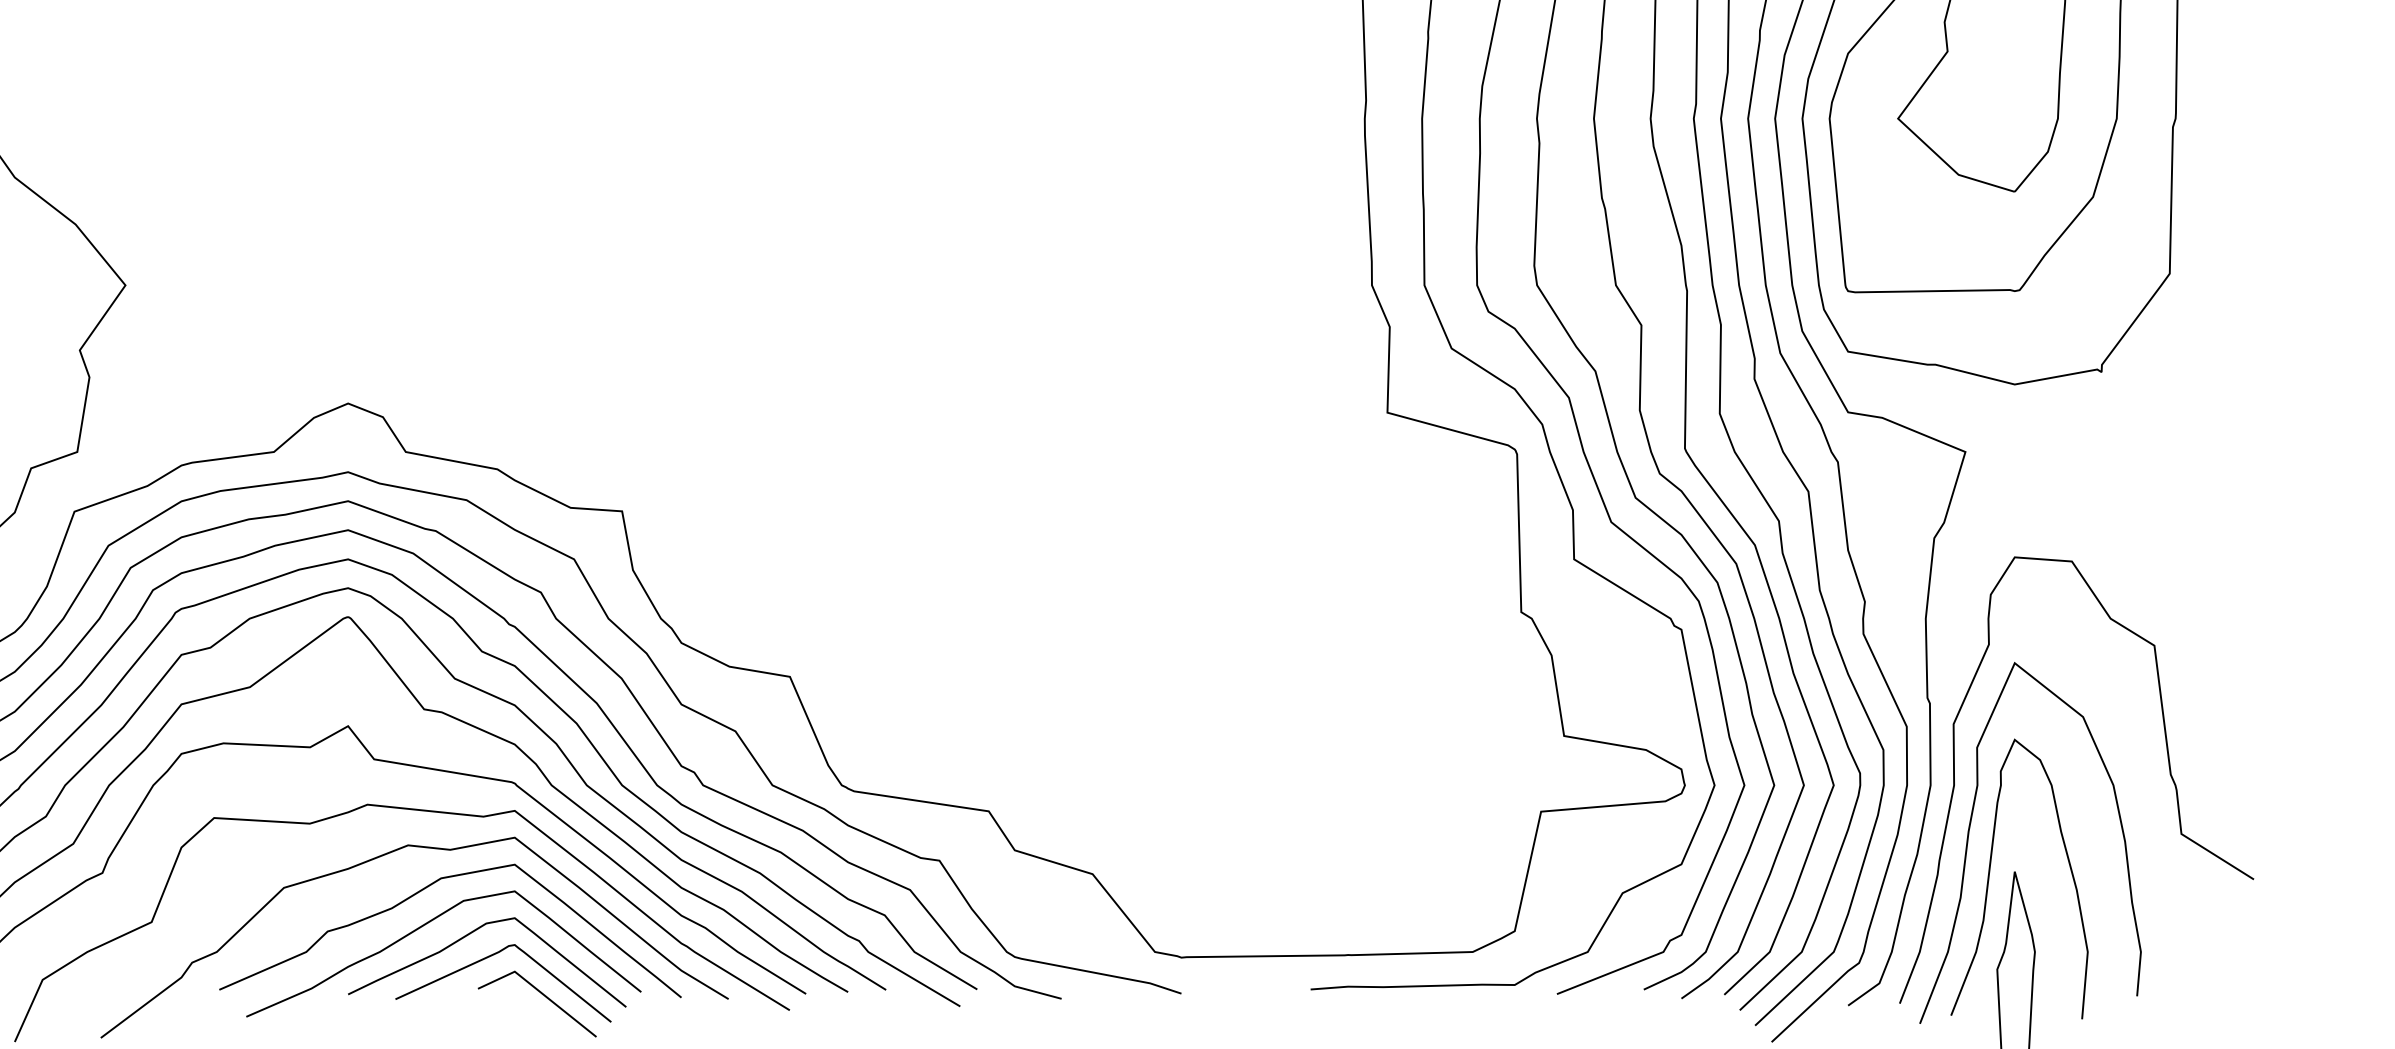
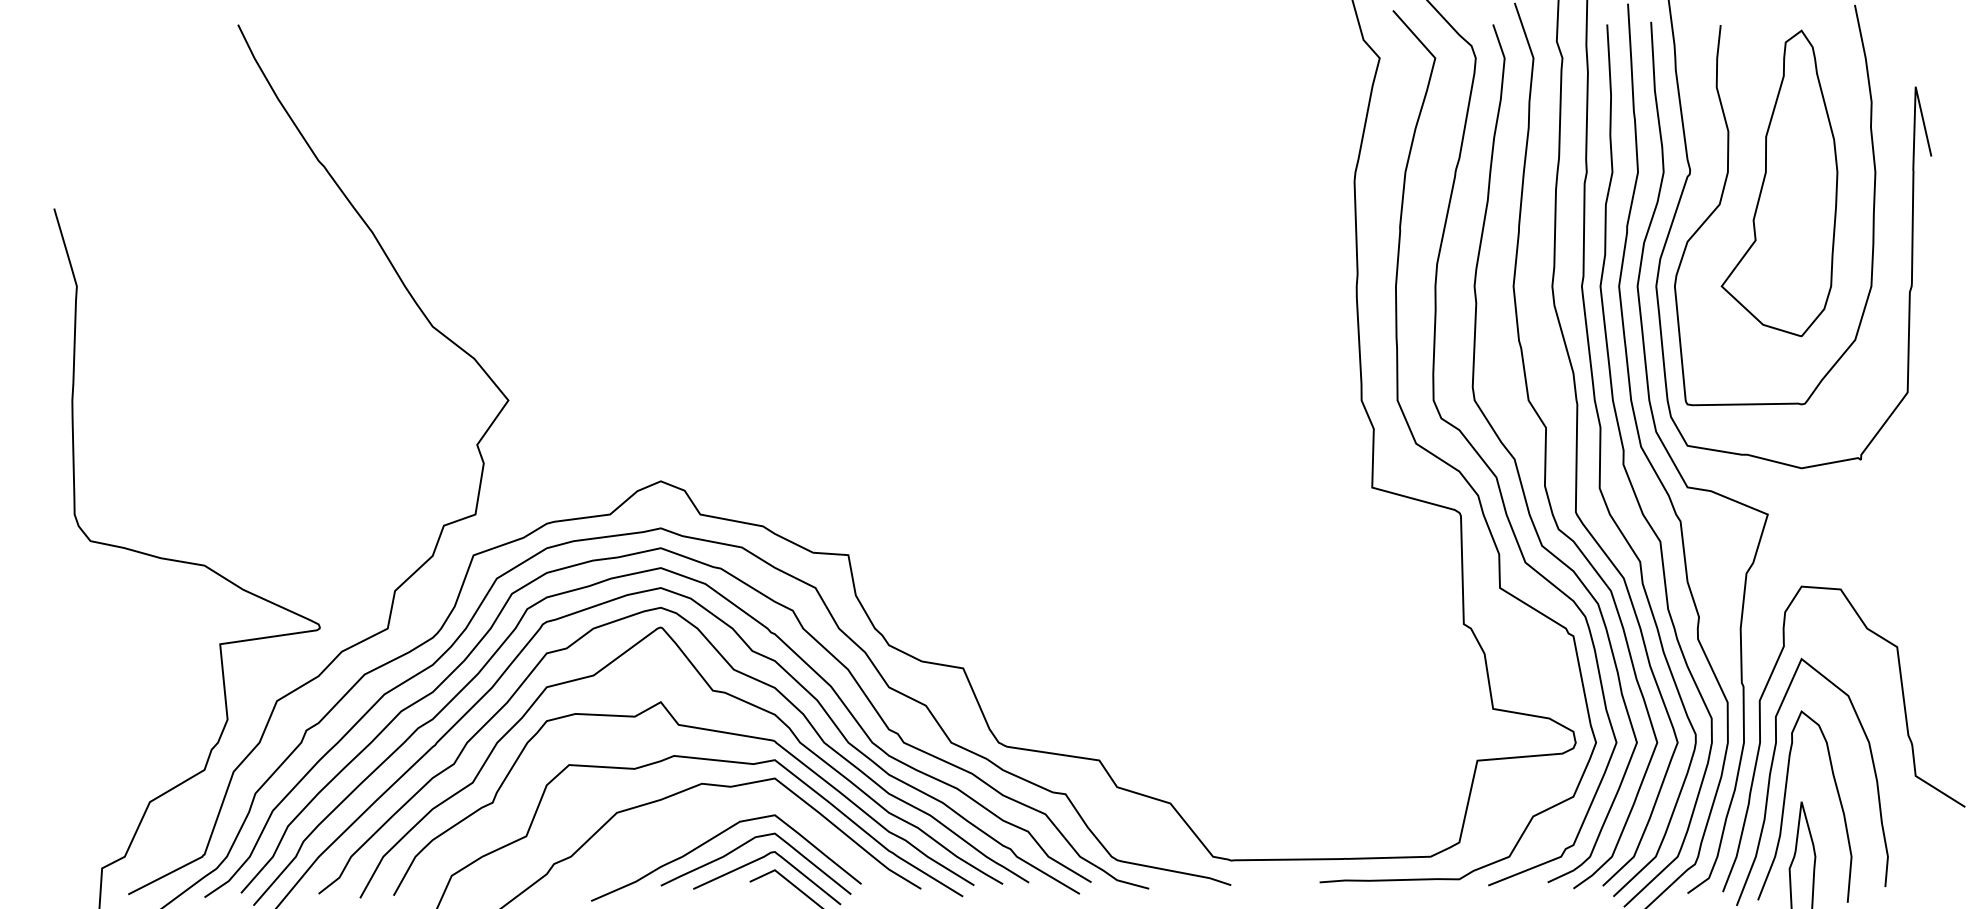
curve: (425, 890) -> (713, 814), removed

